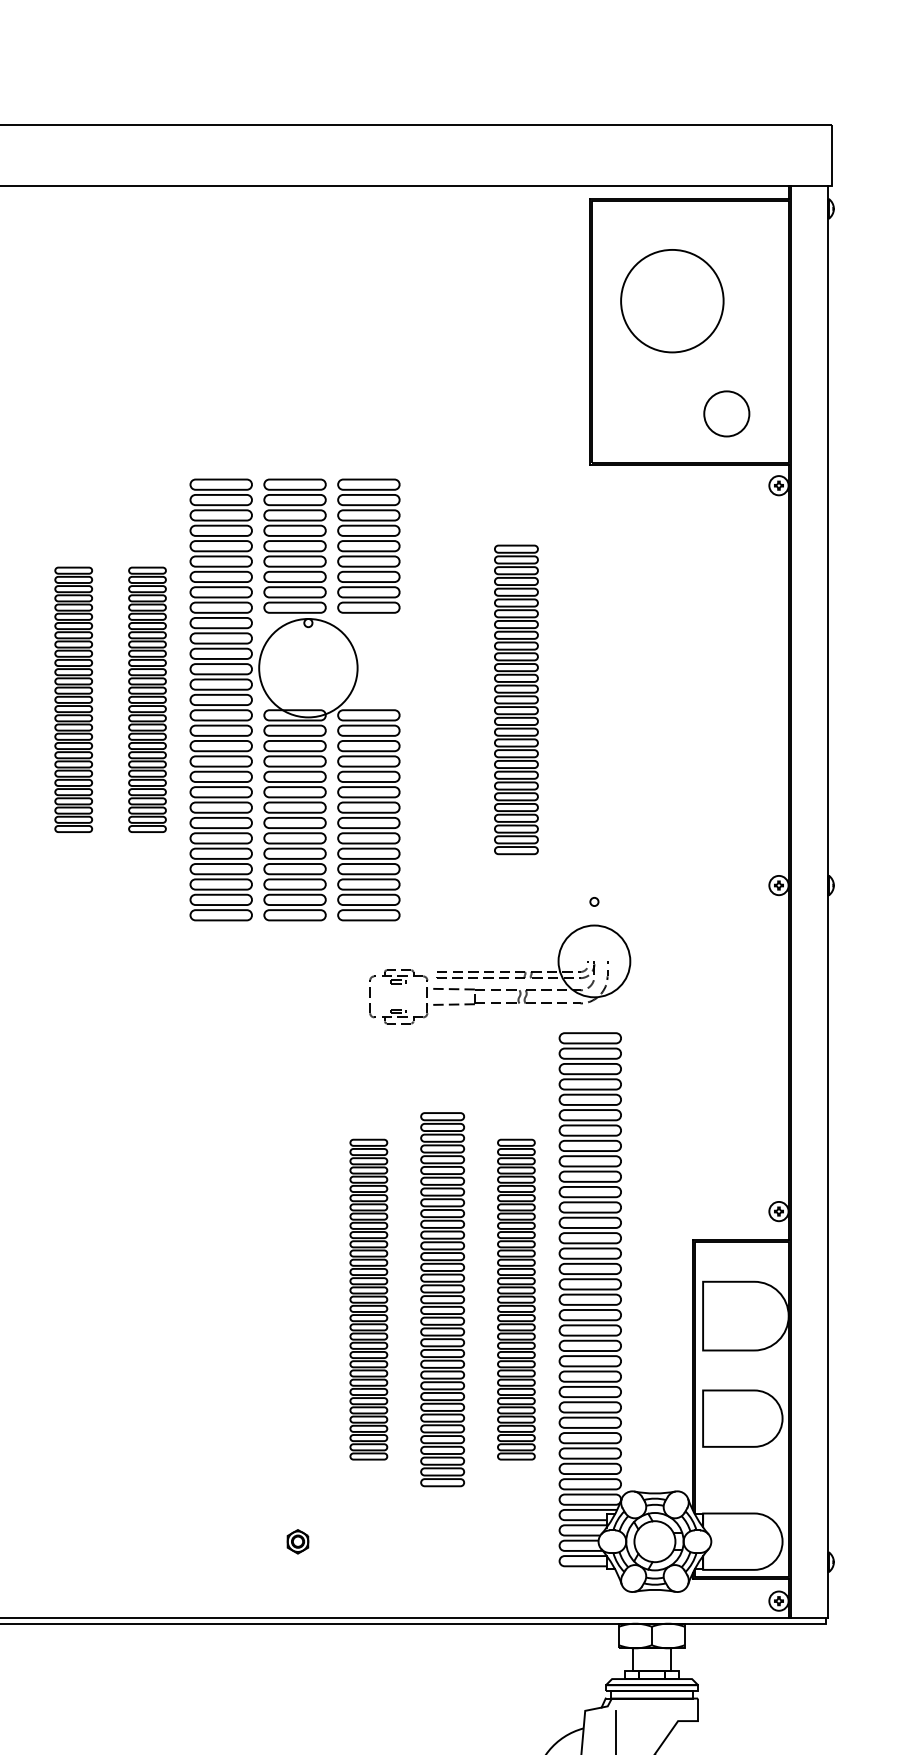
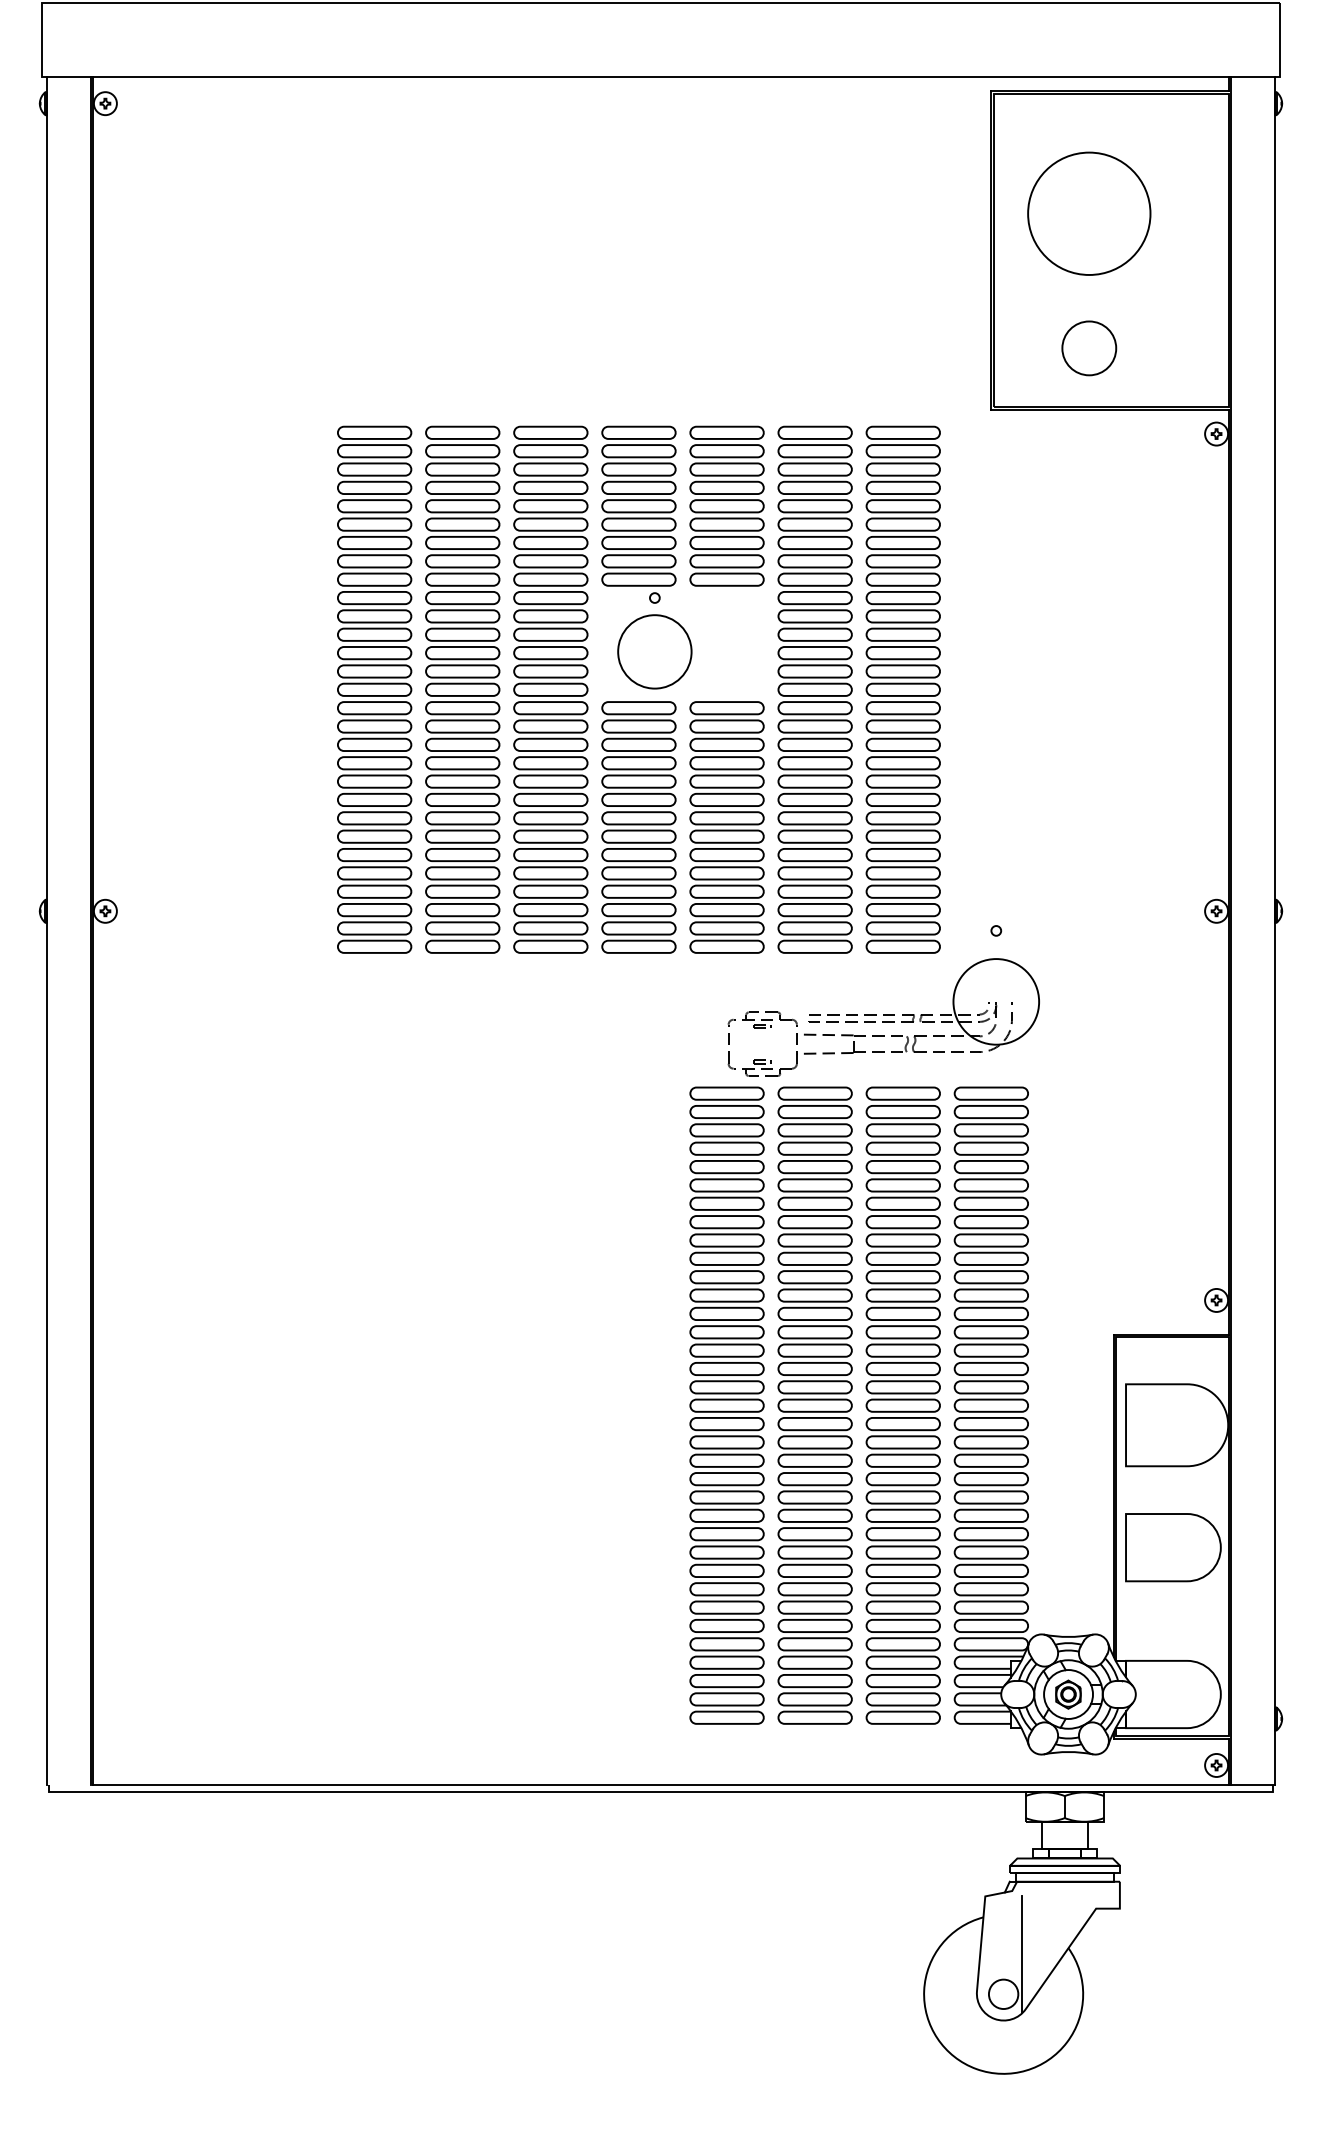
circle: (726, 414) -> (1089, 348), moved
circle: (308, 667) -> (654, 651), size x0.62
part: (73, 699) -> (374, 689), size x1.67
part: (147, 699) -> (462, 689), size x1.67
part: (442, 699) -> (814, 689), added
part: (515, 699) -> (902, 689), size x1.43
part: (368, 1299) -> (726, 1405), size x1.67
part: (442, 1299) -> (814, 1405), size x1.43
part: (515, 1299) -> (902, 1405), size x1.67
part: (298, 1541) -> (1068, 1694), moved

